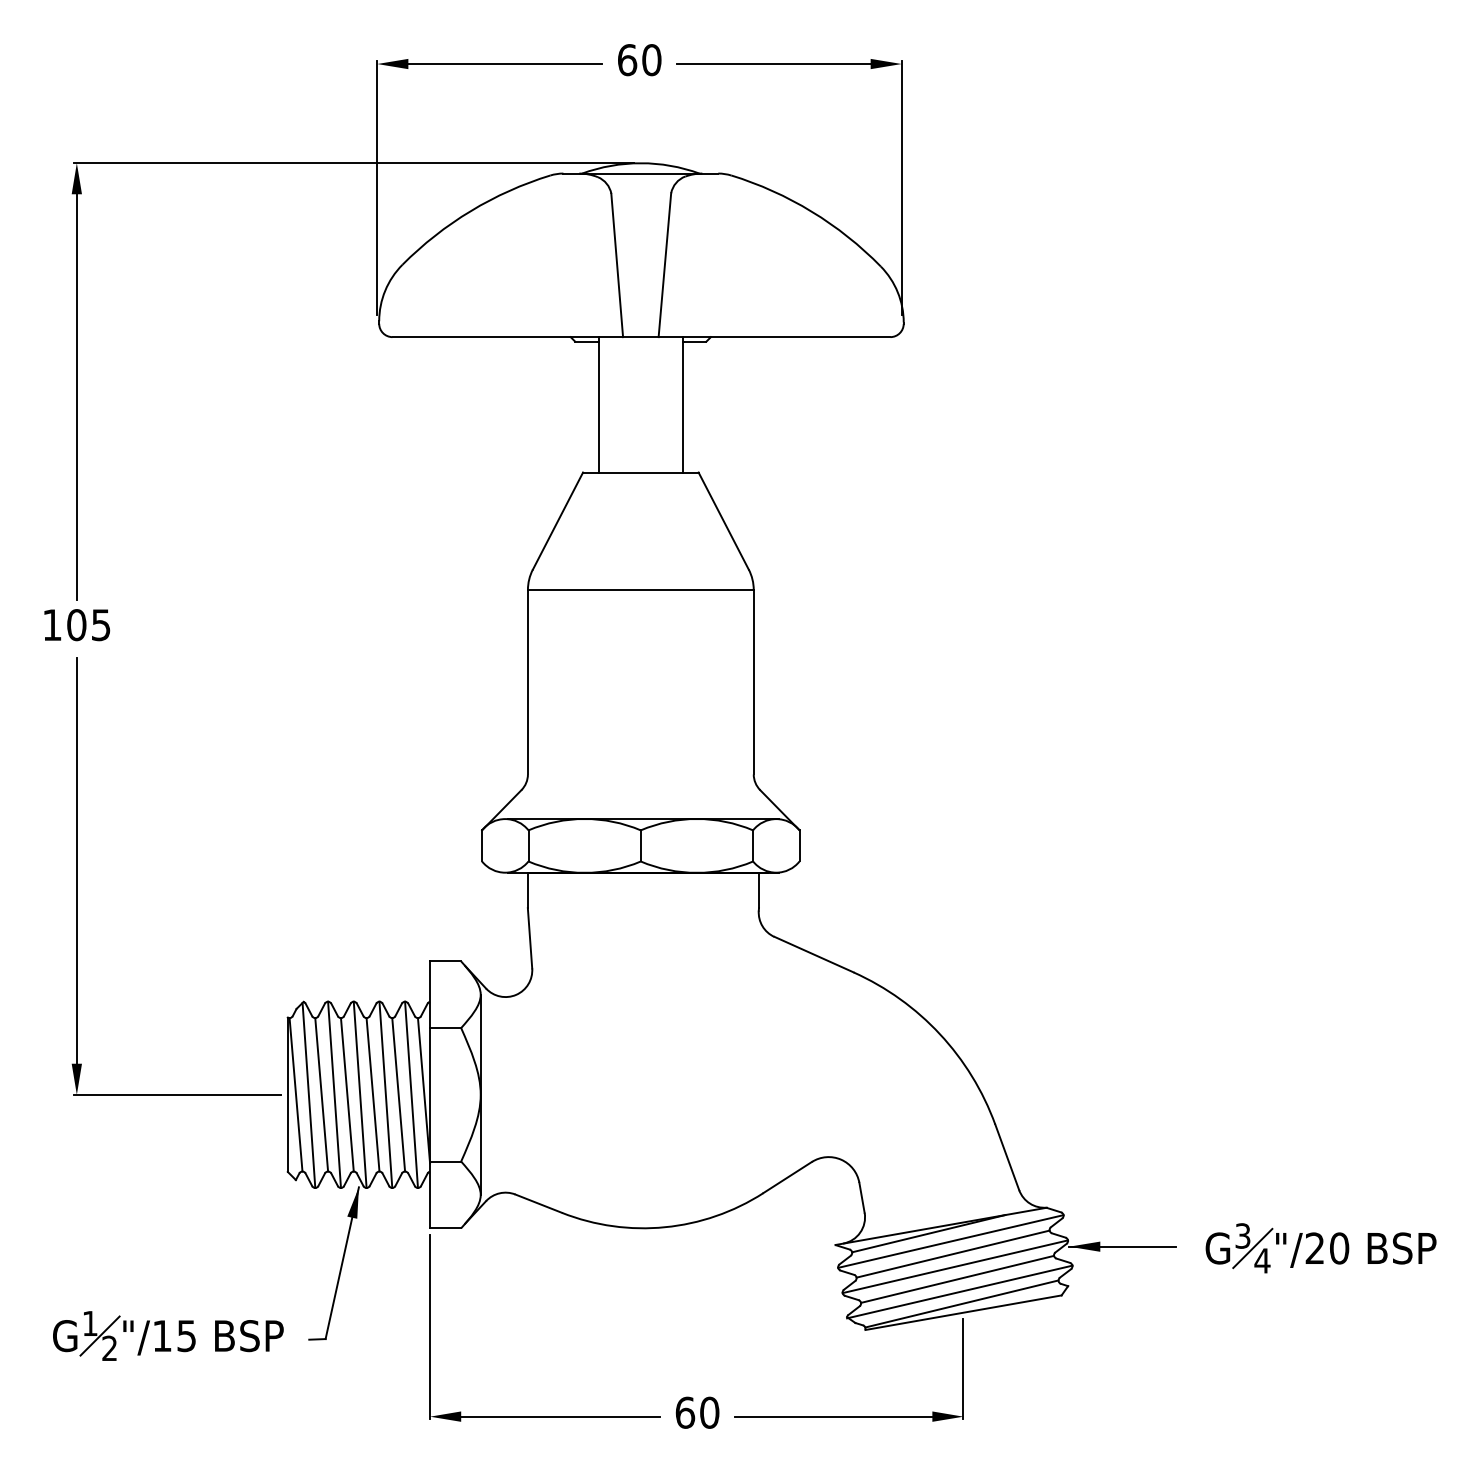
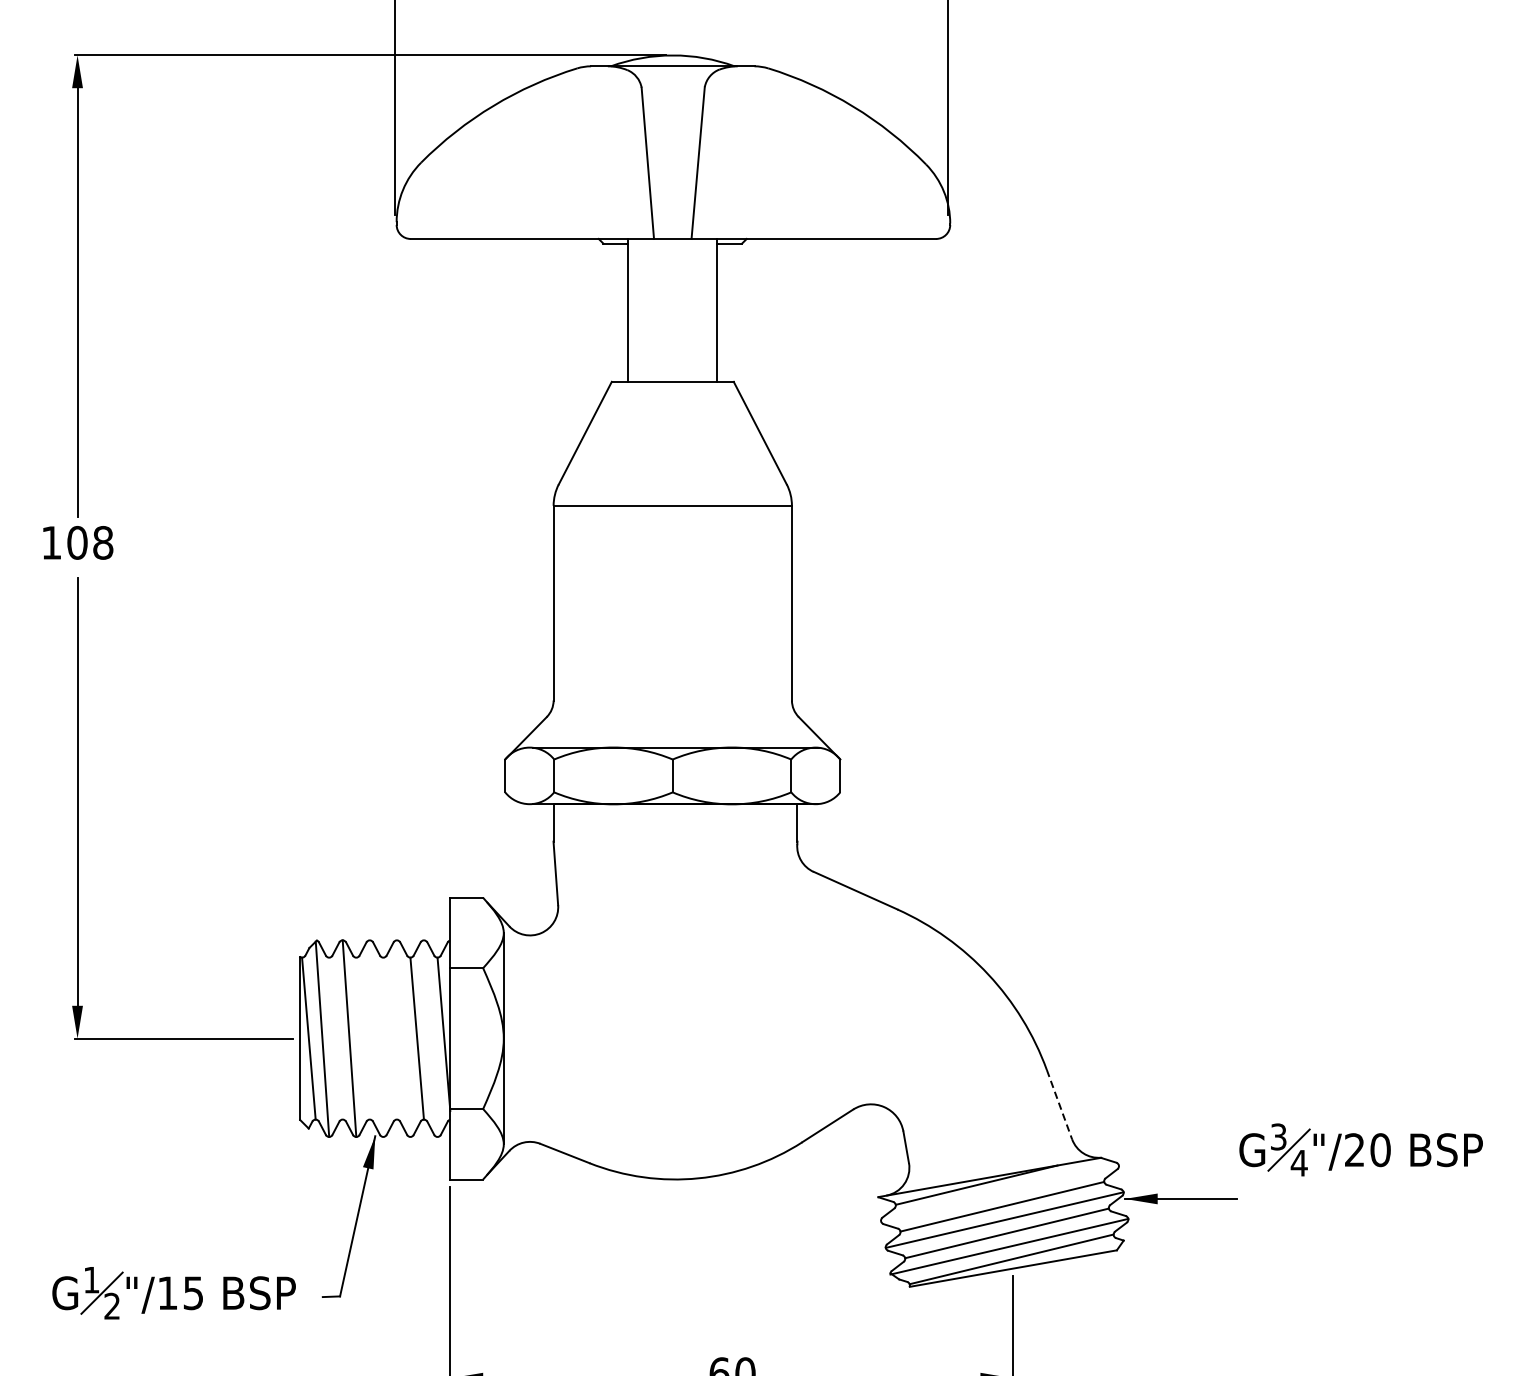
text: (100, 625) -> (102, 543), 105 -> 108
line: (321, 1094) -> (335, 1038), removed
line: (346, 1094) -> (362, 1038), removed
line: (359, 1094) -> (375, 1038), removed
line: (372, 1094) -> (389, 1038), removed
line: (385, 1094) -> (403, 1038), removed
line: (411, 1094) -> (430, 1038), removed
line: (1007, 1157) -> (1059, 1104), solid -> dashed
line: (950, 1241) -> (999, 1193), removed
part: (1320, 1248) -> (1360, 1150), moved

